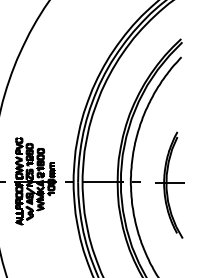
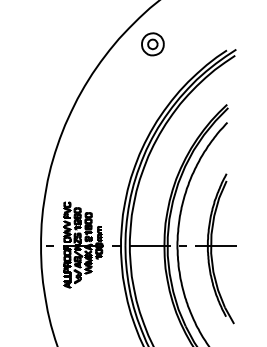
part: (169, 184) -> (215, 248), size x1.43

